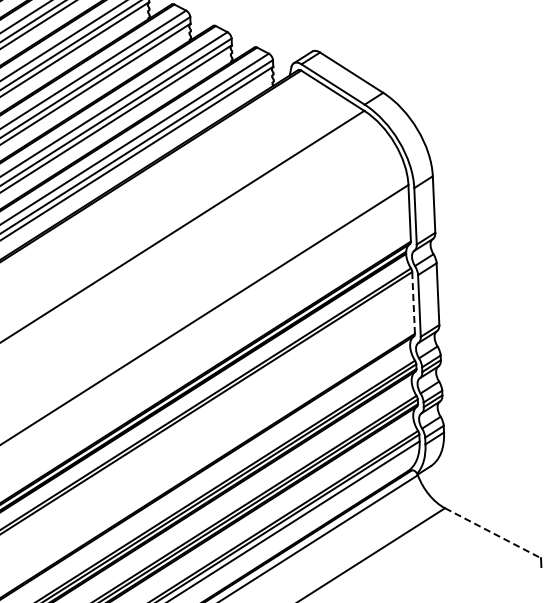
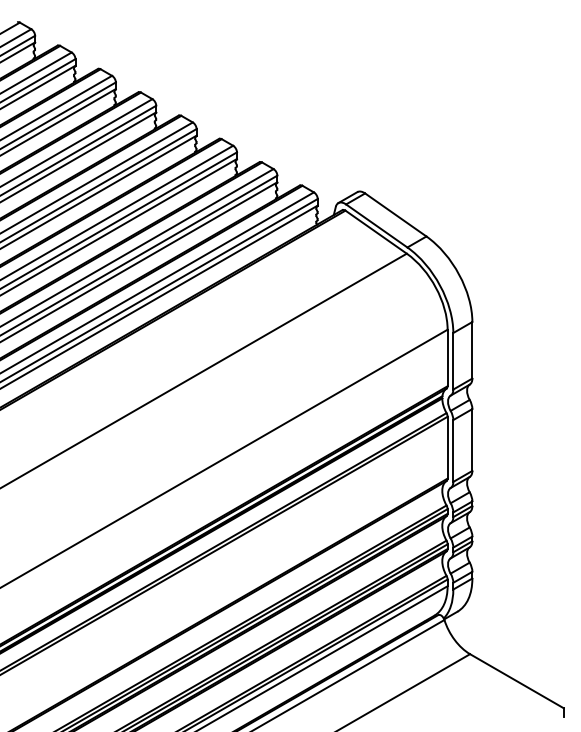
line: (413, 302) -> (447, 447), dashed -> solid
line: (493, 533) -> (517, 681), dashed -> solid

